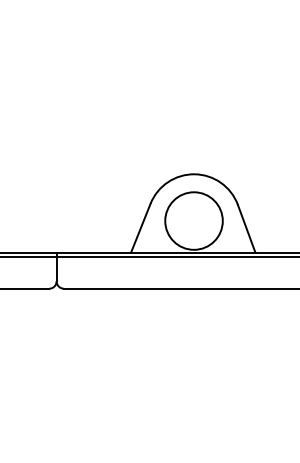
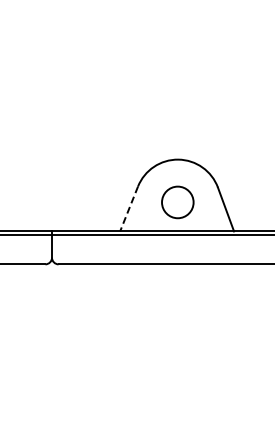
circle: (193, 221) -> (177, 202), size x0.6
line: (140, 228) -> (128, 209), solid -> dashed

